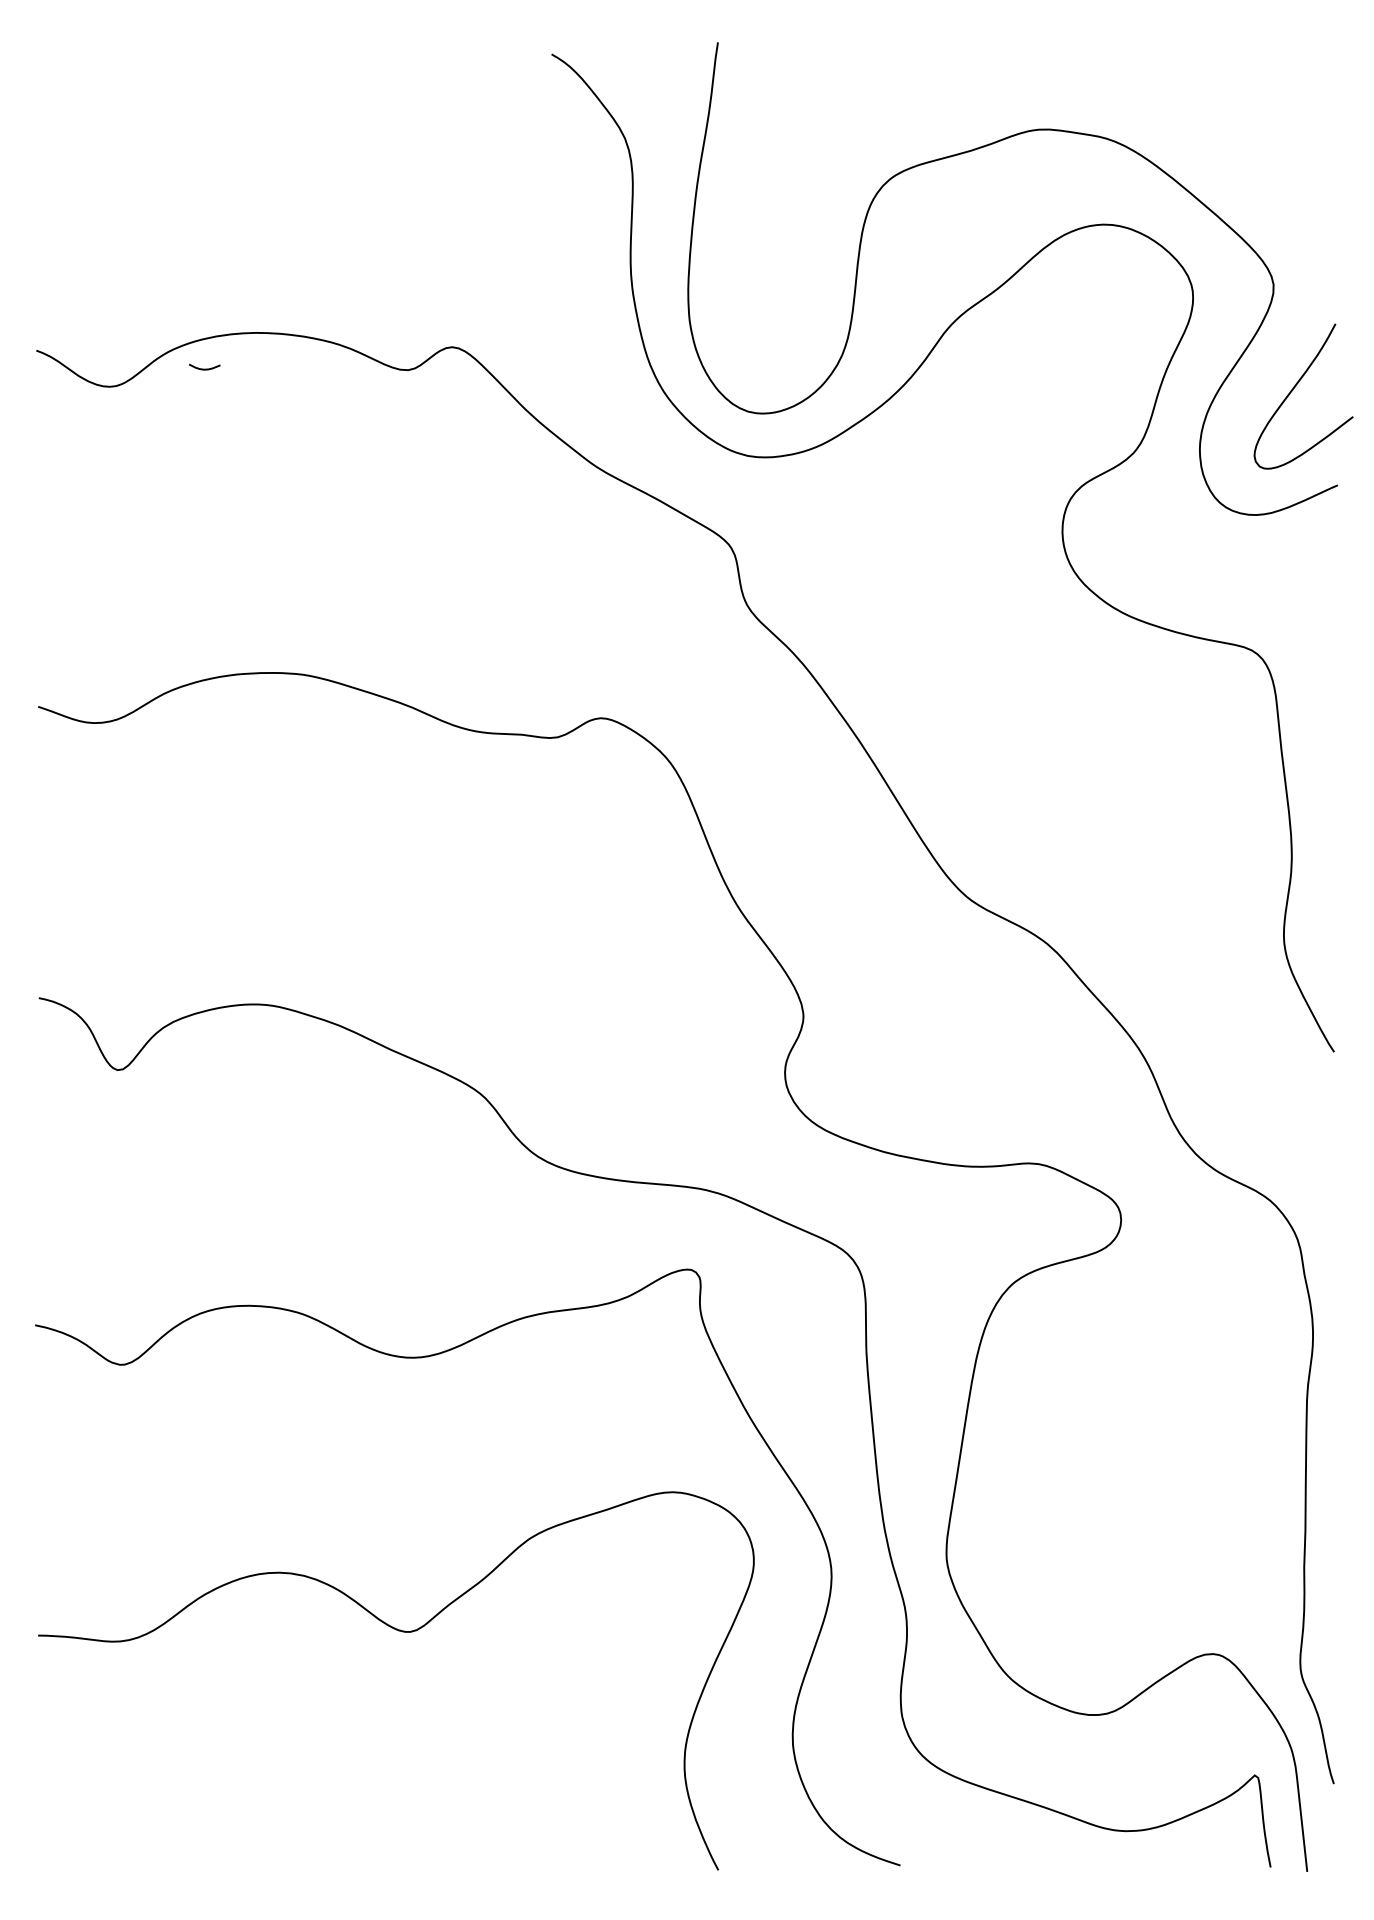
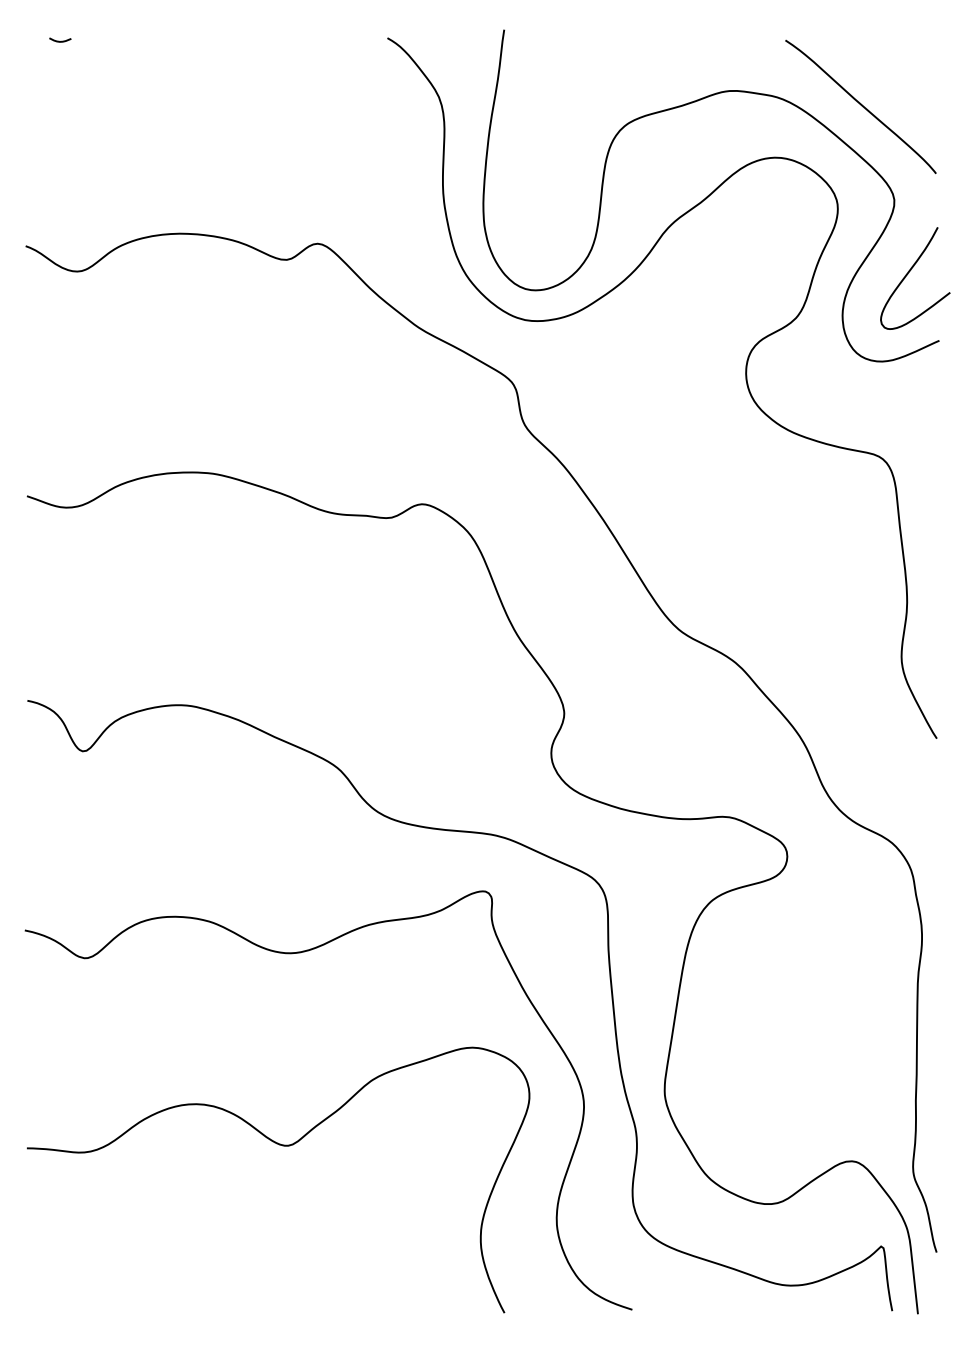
curve: (1226, 150) -> (861, 105), added
curve: (204, 368) -> (60, 41), moved

